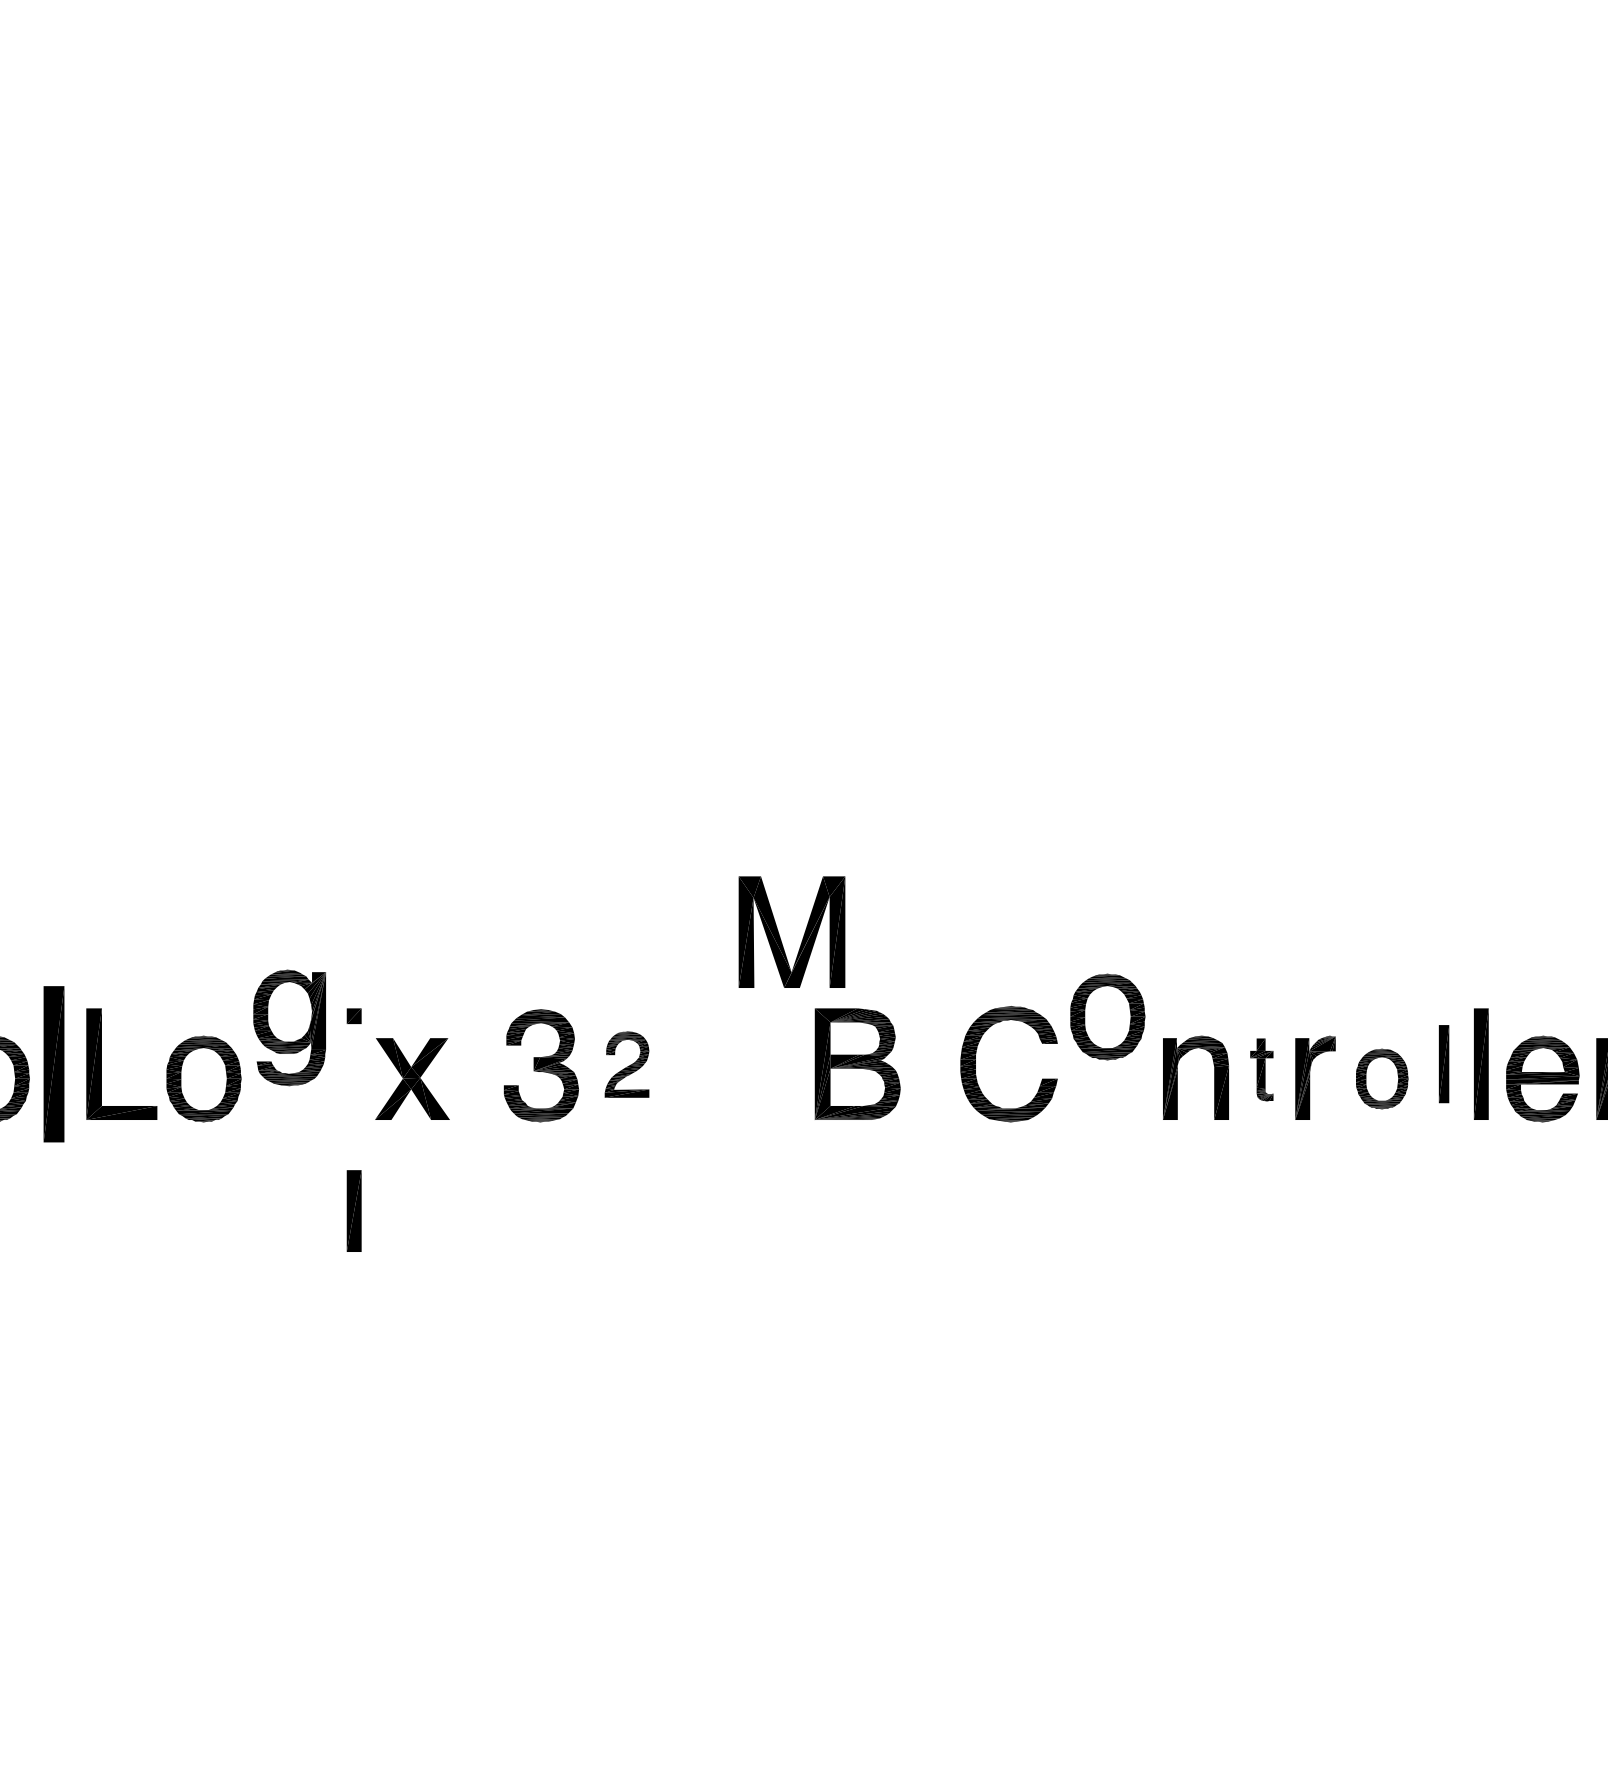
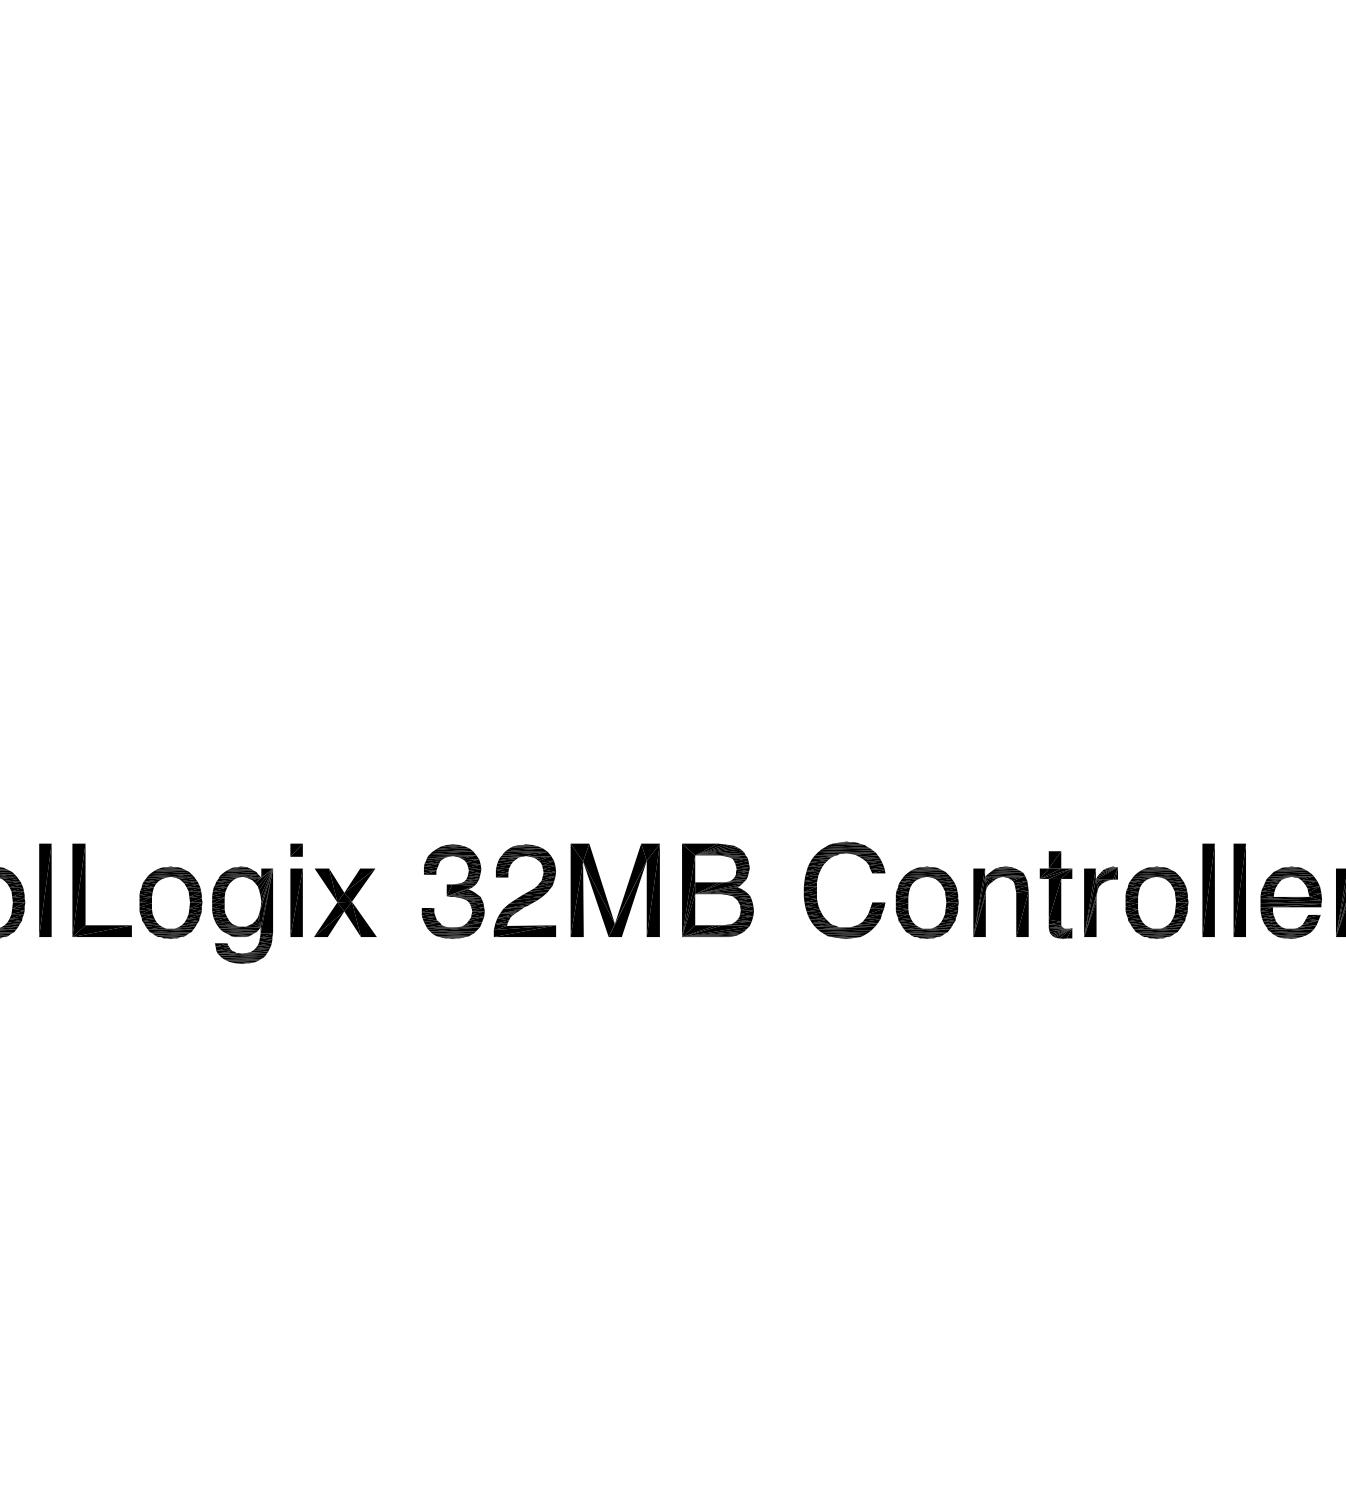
part: (780, 936) -> (605, 893), moved
part: (1107, 1016) -> (926, 902), moved
part: (289, 1027) -> (242, 914), moved
part: (53, 1063) -> (44, 889), size x0.71
part: (1443, 1063) -> (1208, 889), size x1.43
part: (626, 1064) -> (524, 890), size x1.67
part: (1261, 1069) -> (1055, 894), size x1.67
part: (1381, 1078) -> (1156, 902), size x1.43
part: (353, 1210) -> (296, 902), moved

